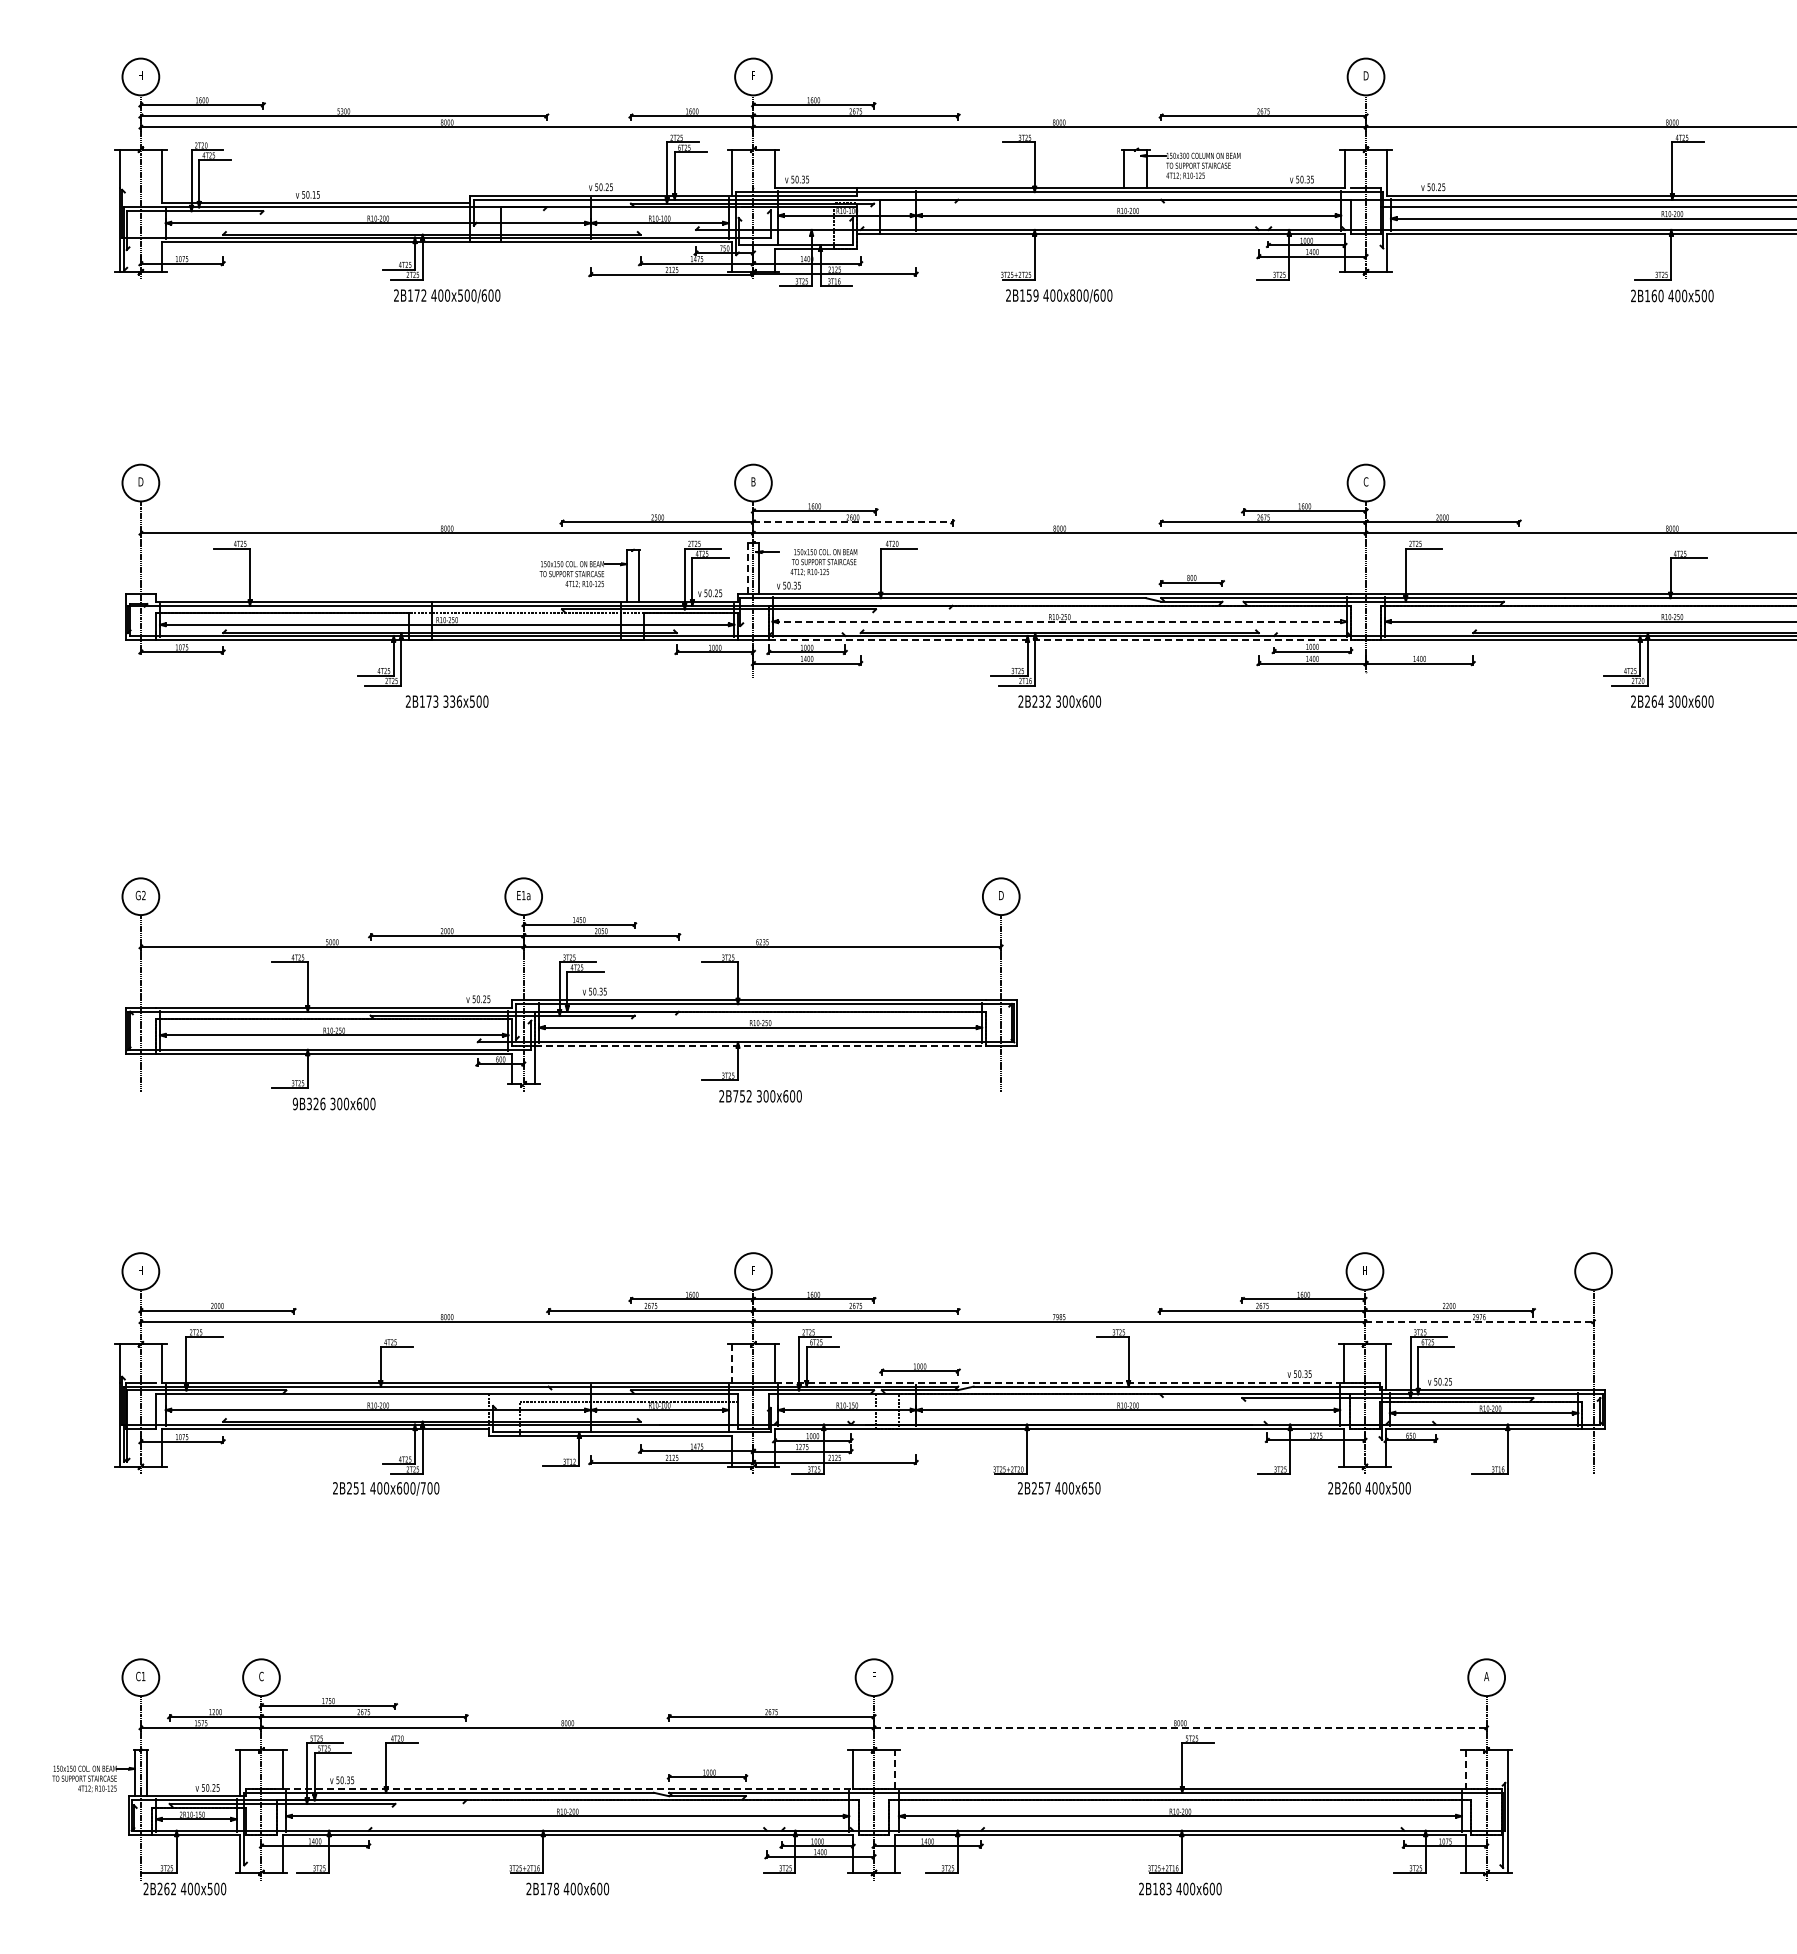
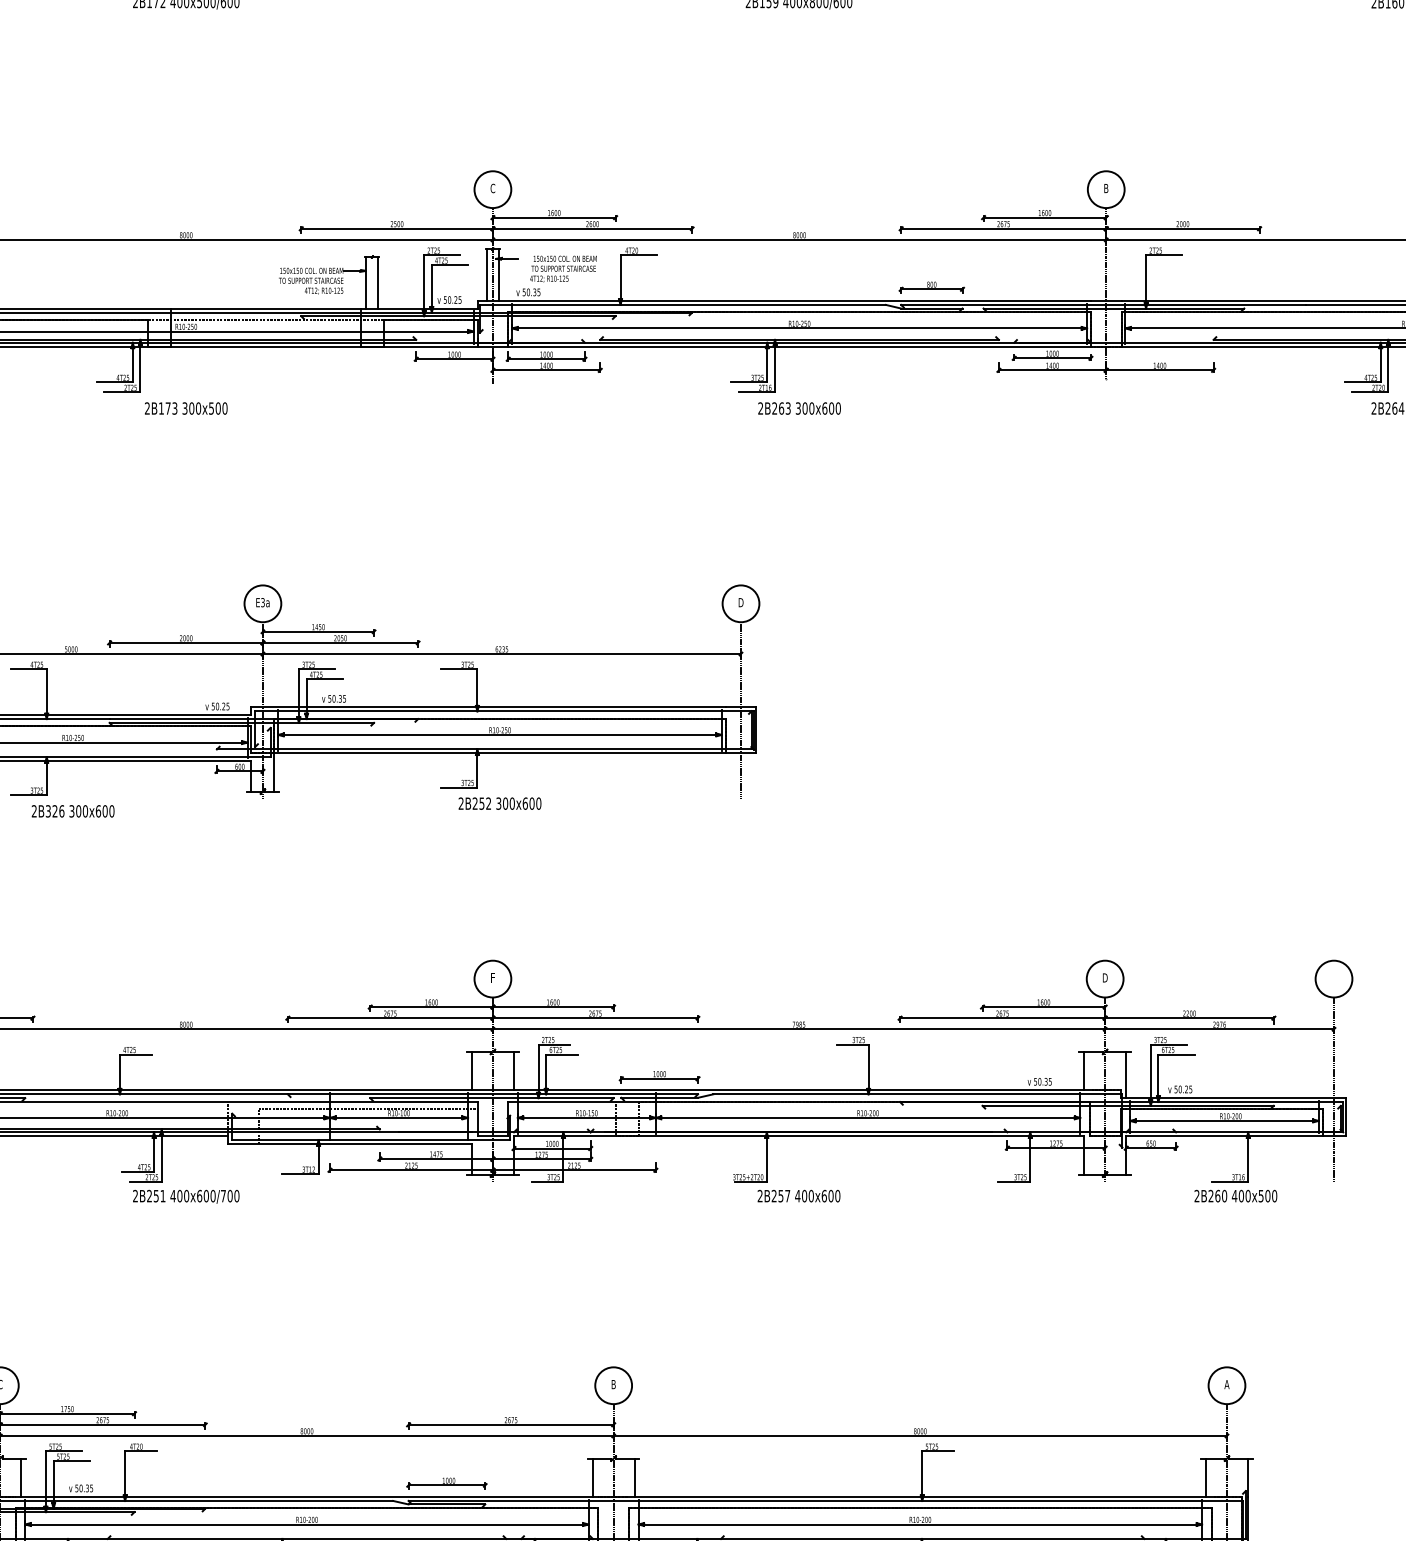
text: (753, 481) -> (492, 188), B -> C
text: (1365, 481) -> (1105, 188), C -> B
line: (853, 522) -> (593, 229), dashed -> solid
line: (747, 568) -> (486, 275), dashed -> solid
line: (1060, 621) -> (800, 328), dashed -> solid
line: (1059, 640) -> (799, 347), dashed -> solid
text: (456, 701) -> (195, 408), 336x500 -> 300x500
text: (1044, 701) -> (784, 408), 2B232 -> 2B263
text: (523, 895) -> (262, 602), E1a -> E3a
line: (761, 1046) -> (500, 753), dashed -> solid
text: (735, 1096) -> (474, 803), 2B752 -> 2B252
text: (295, 1103) -> (34, 810), 9B326 -> 2B326
text: (1364, 1269) -> (1104, 977), H -> D
line: (1479, 1321) -> (1219, 1029), dashed -> solid
line: (732, 1363) -> (471, 1071), dashed -> solid
line: (1059, 1382) -> (799, 1090), dashed -> solid
text: (386, 1488) -> (186, 1196), moved
text: (1090, 1488) -> (830, 1196), 400x650 -> 400x600
text: (1369, 1488) -> (1235, 1196), moved
text: (874, 1676) -> (614, 1384), F -> B
line: (1180, 1727) -> (920, 1435), dashed -> solid
line: (895, 1769) -> (635, 1477), dashed -> solid
line: (1465, 1770) -> (1205, 1478), dashed -> solid
line: (568, 1788) -> (307, 1496), dashed -> solid

